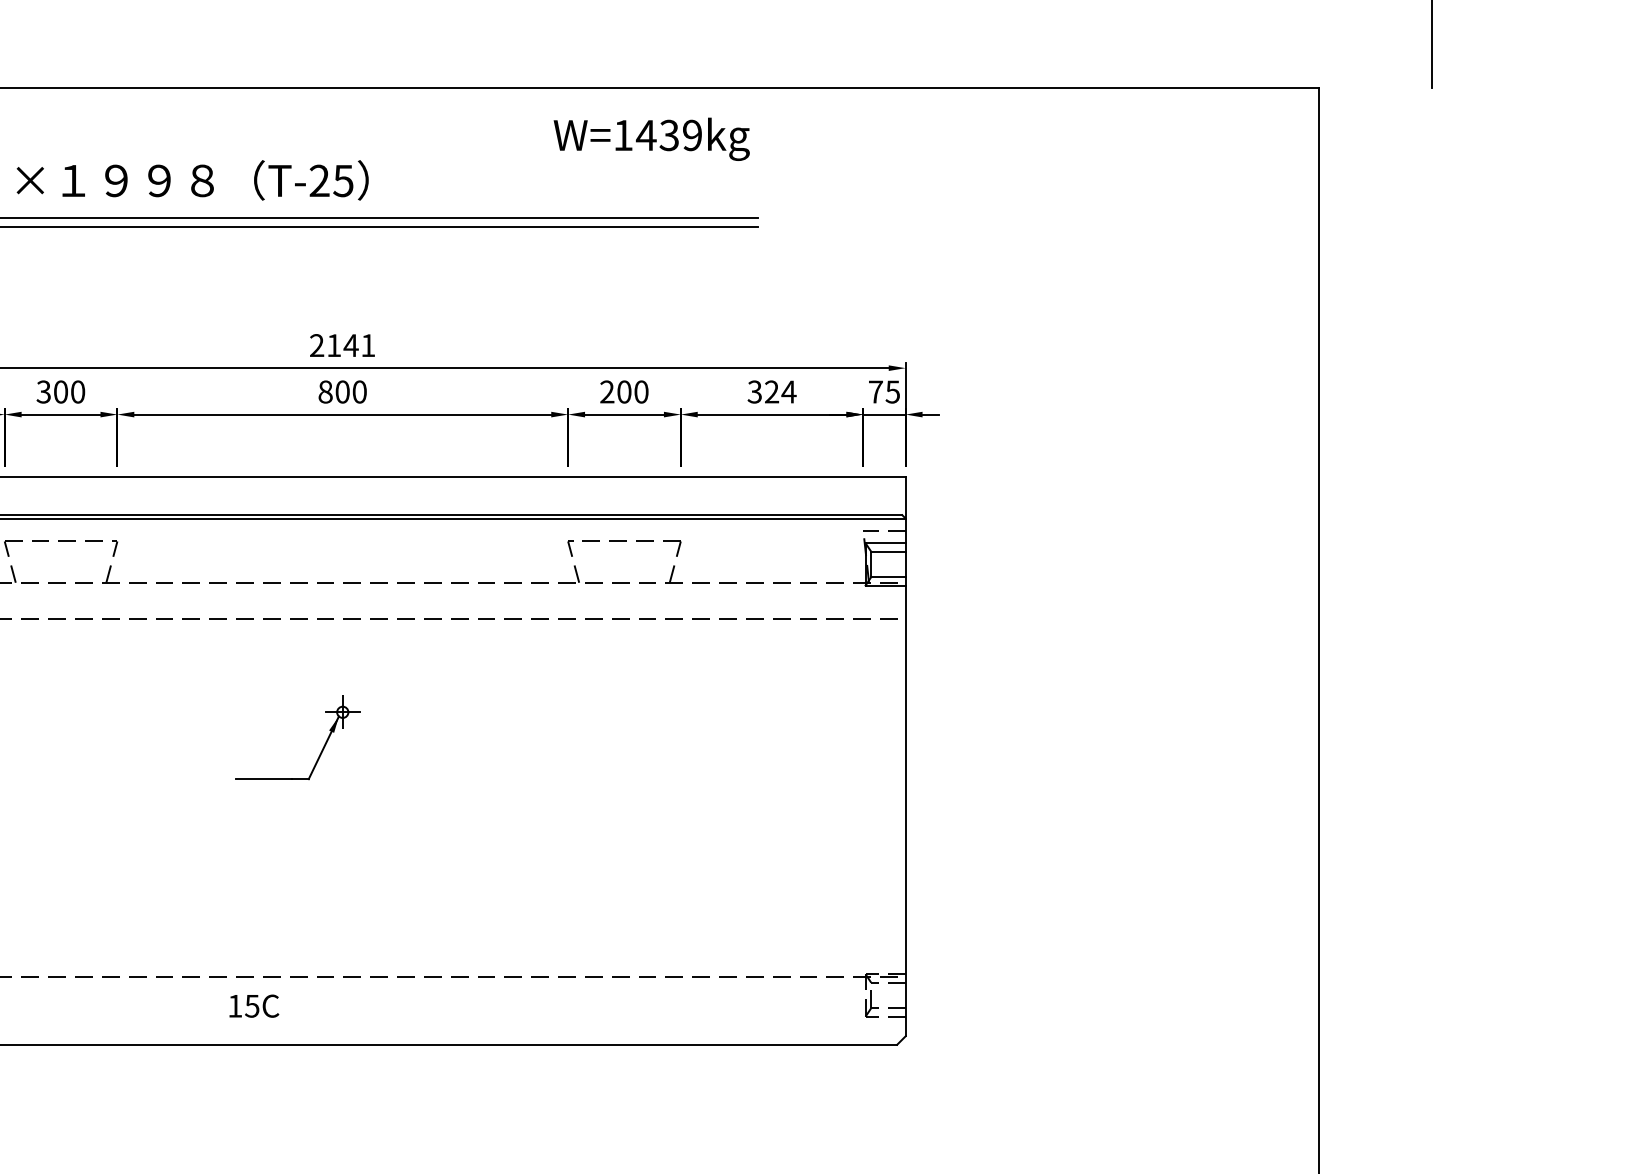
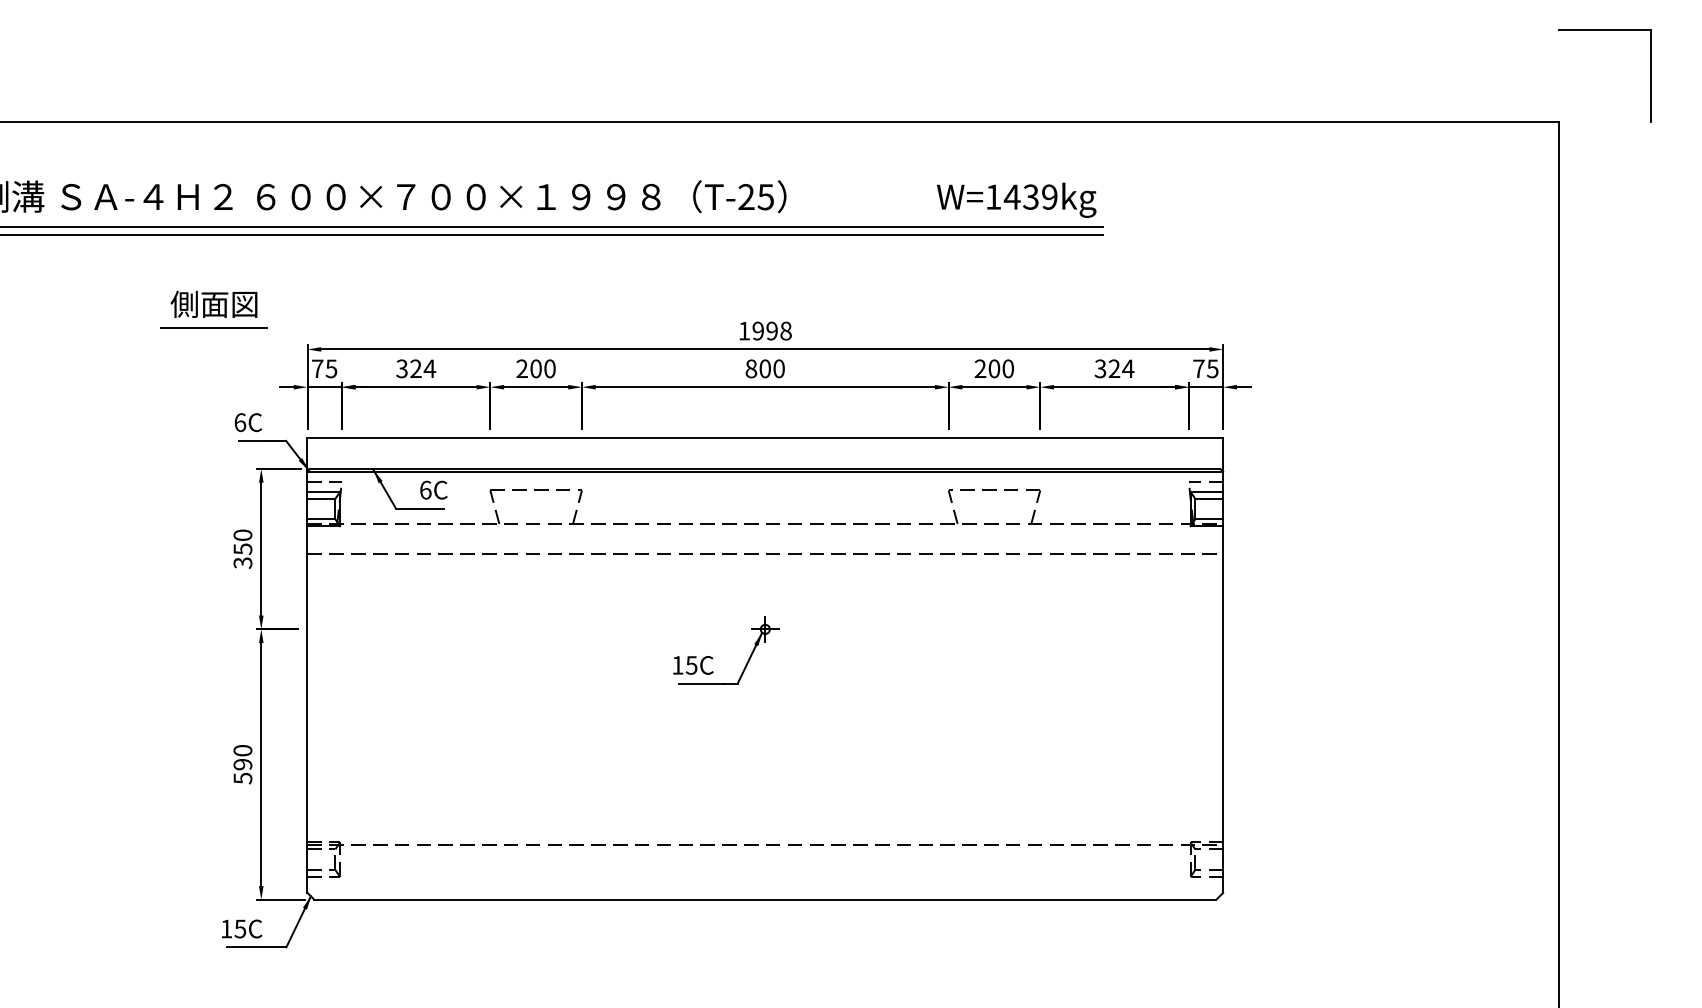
text: (651, 138) -> (1016, 199), moved
text: (341, 344) -> (764, 330), 2141 -> 1998
text: (43, 392) -> (521, 369), 300 -> 200
text: (254, 1006) -> (693, 665), moved

